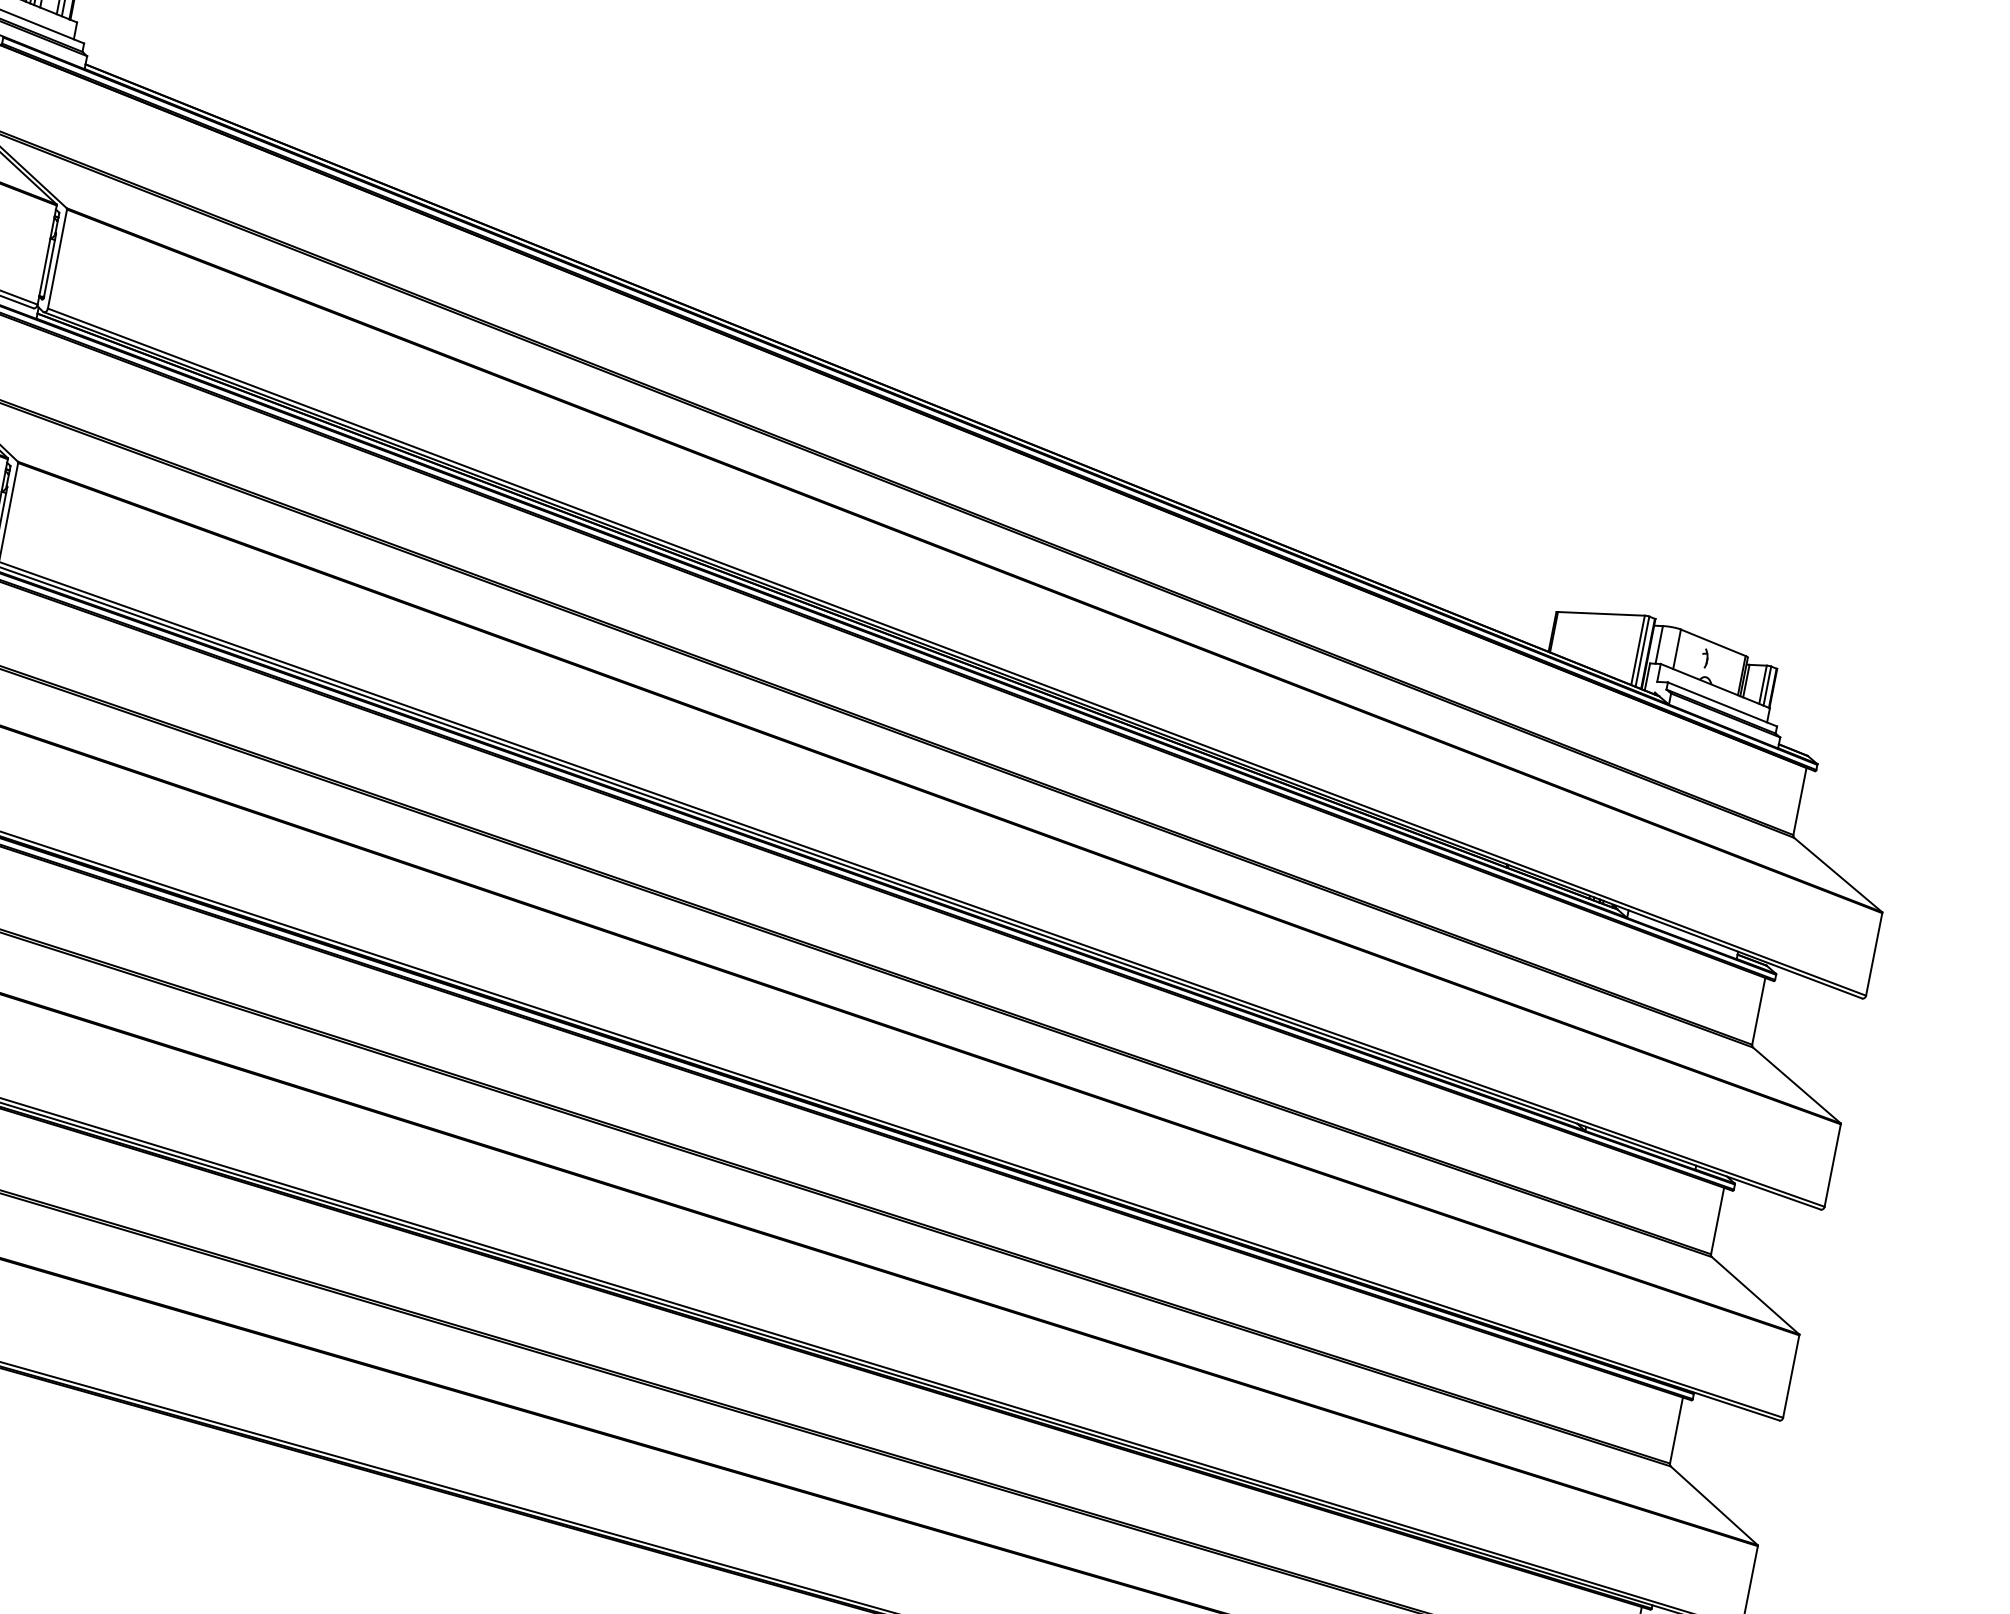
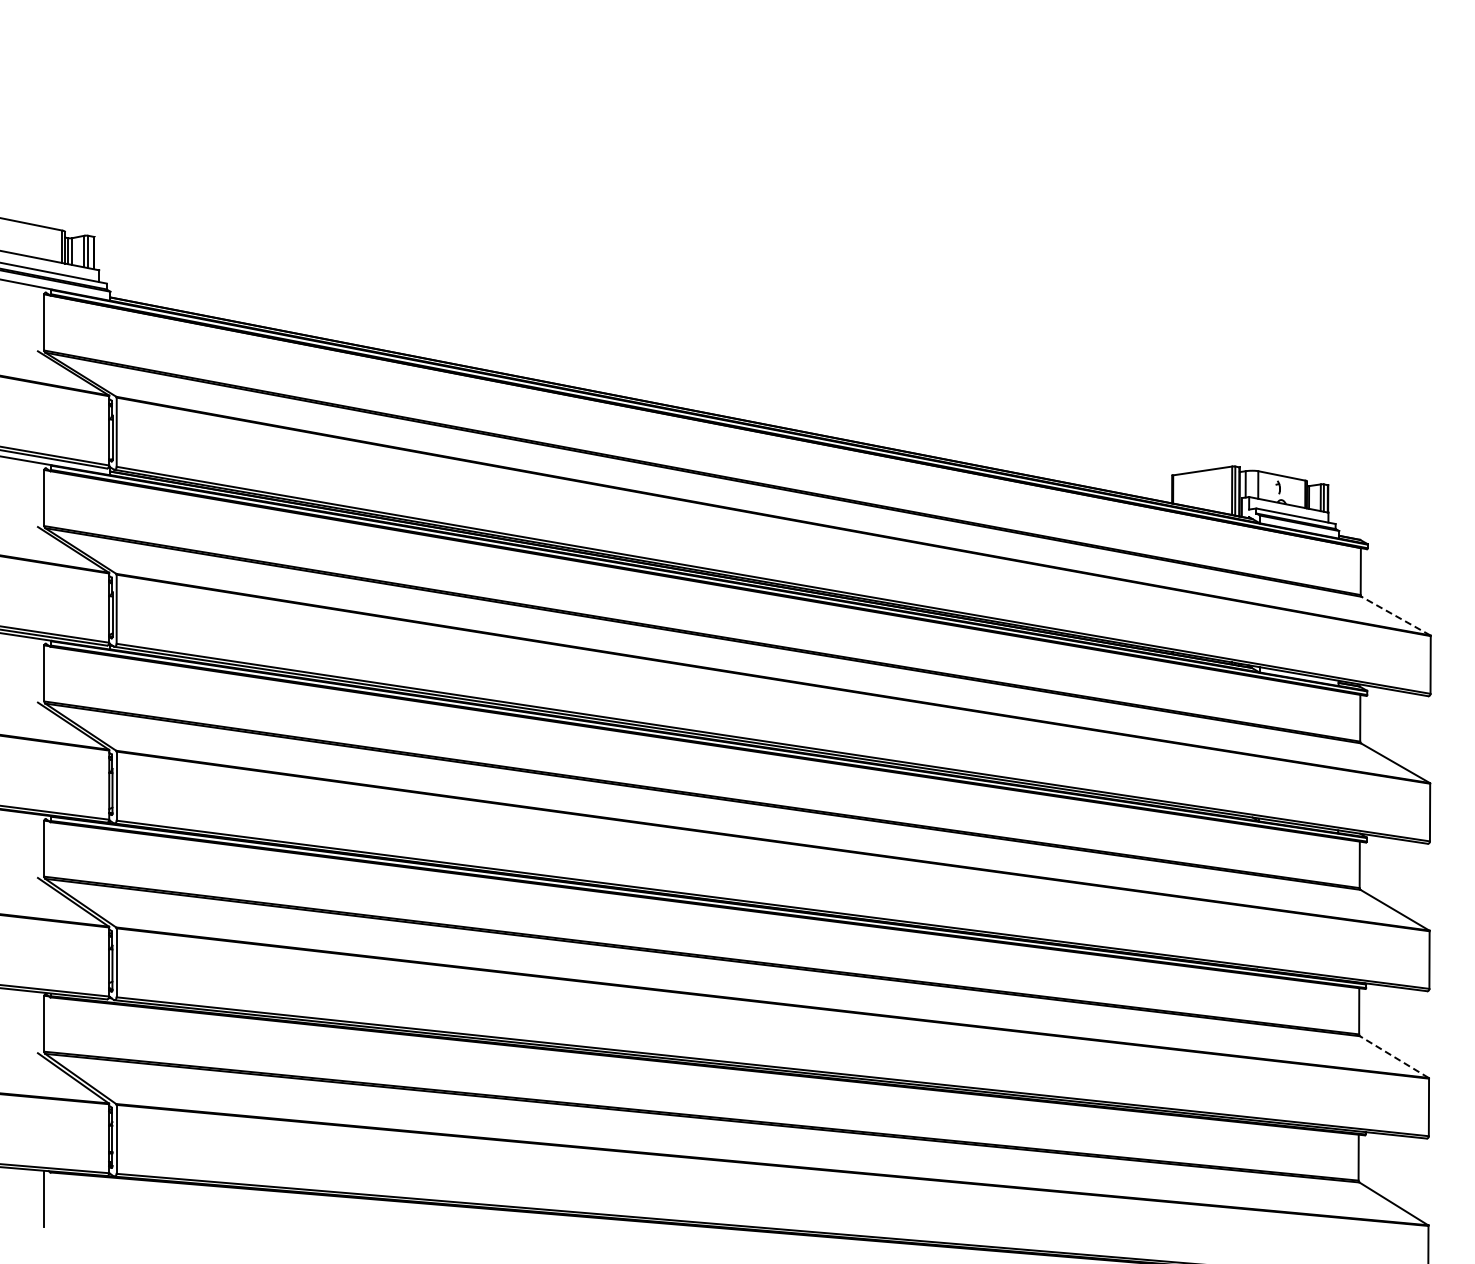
line: (1837, 873) -> (1395, 615), solid -> dashed
line: (1713, 1504) -> (1393, 1056), solid -> dashed

